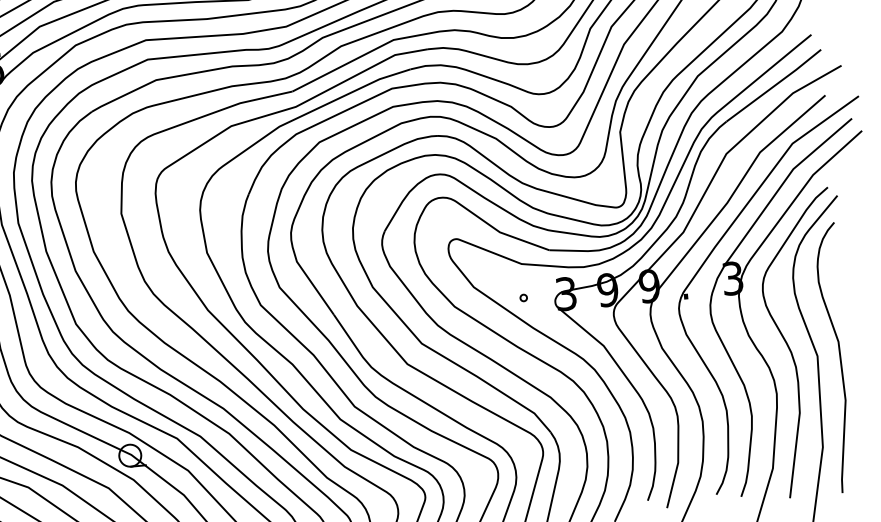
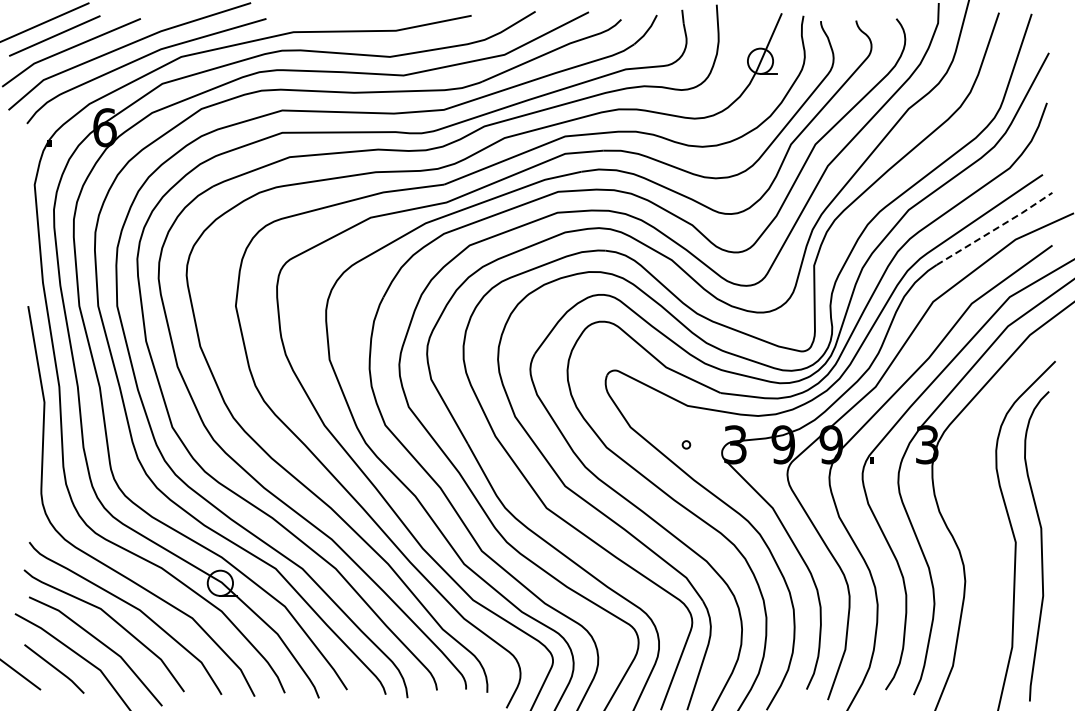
line: (774, 86) -> (995, 229), solid -> dashed
curve: (790, 348) -> (985, 530), removed

